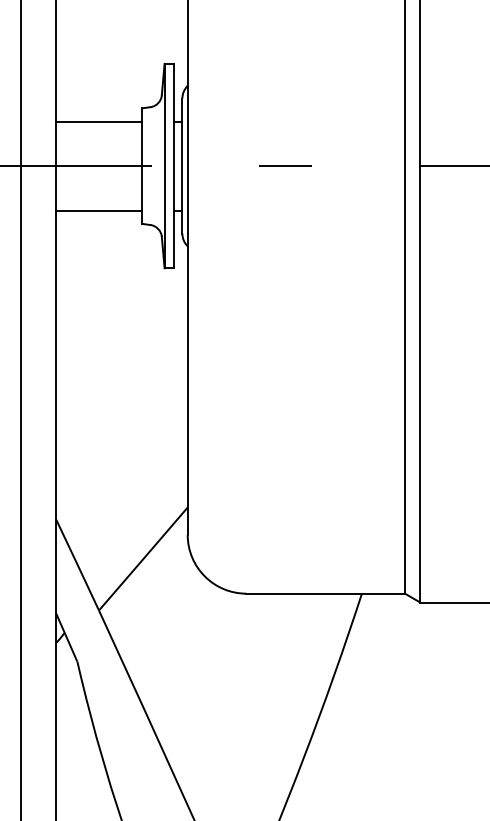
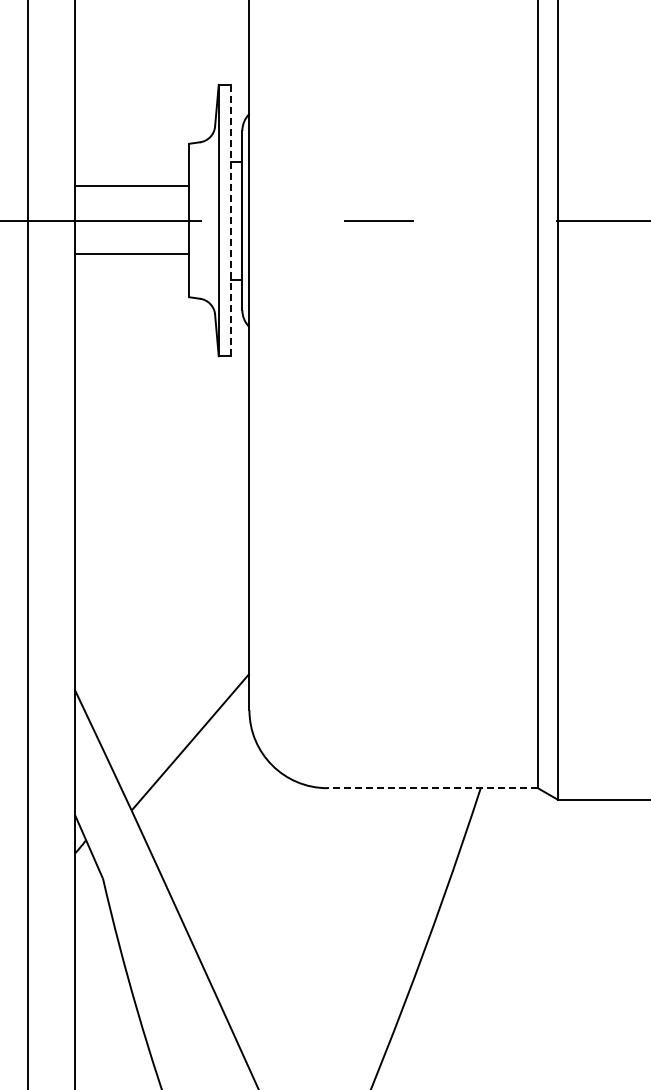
line: (98, 121) -> (131, 185), moved
line: (173, 166) -> (230, 220), solid -> dashed
line: (98, 210) -> (131, 253), moved
line: (325, 593) -> (432, 788), solid -> dashed

